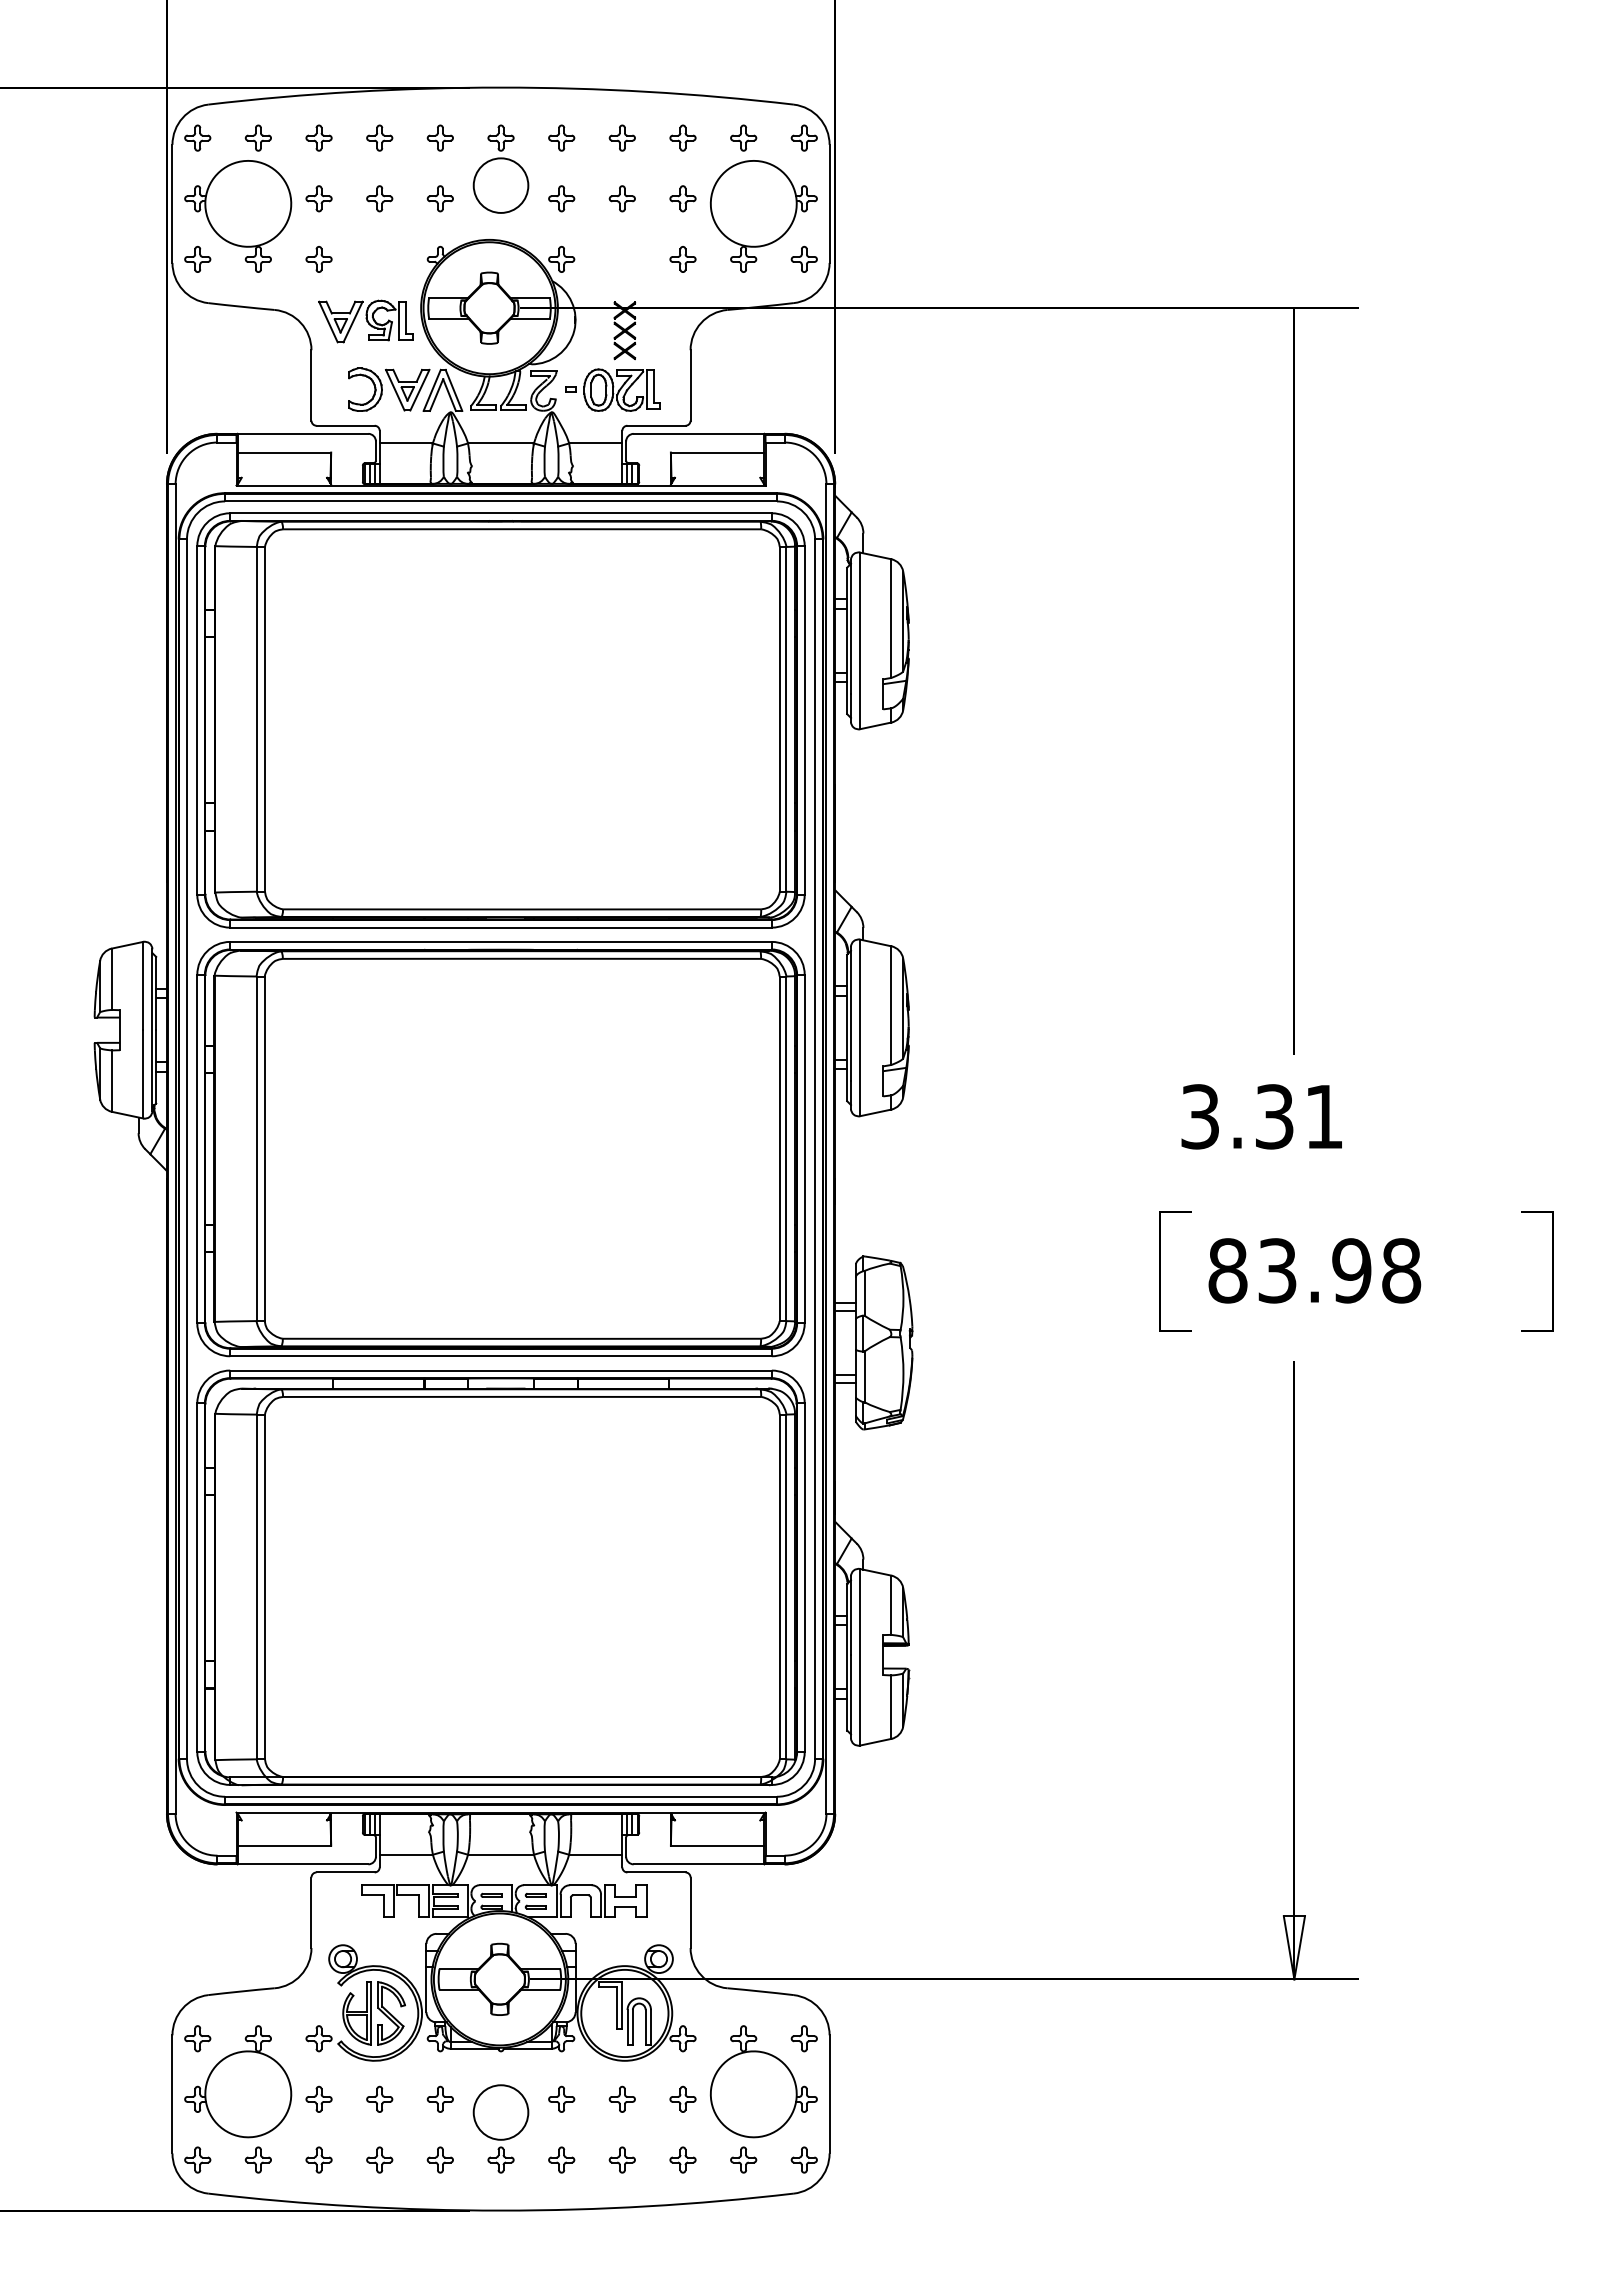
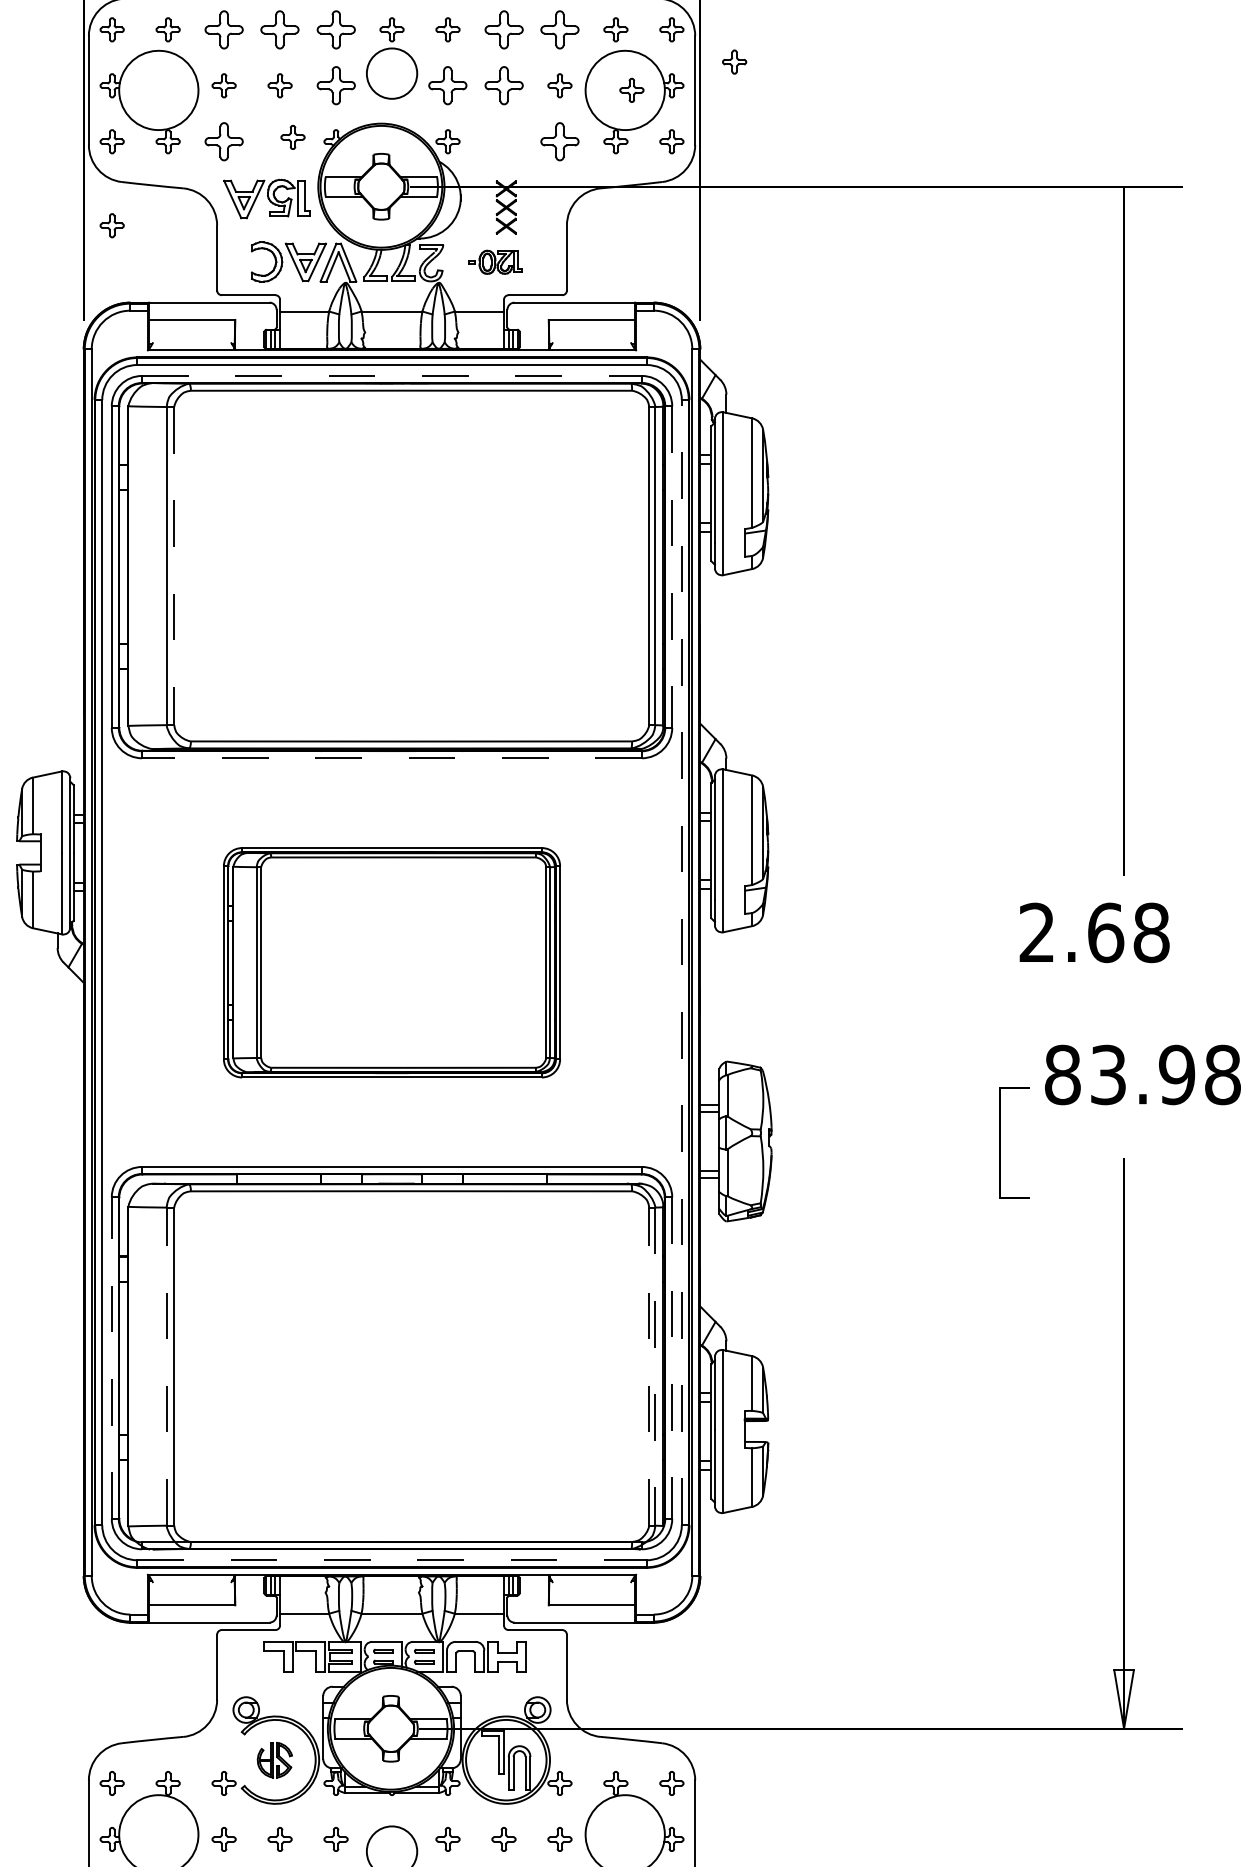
part: (318, 137) -> (223, 29), size x1.6
part: (379, 137) -> (279, 29), size x1.6
part: (439, 137) -> (335, 29), size x1.6
part: (621, 137) -> (503, 29), size x1.6
part: (682, 137) -> (559, 29), size x1.6
part: (871, 172) -> (733, 61), added
part: (439, 198) -> (335, 85), size x1.6
part: (561, 198) -> (447, 85), size x1.6
part: (621, 198) -> (503, 85), size x1.6
part: (760, 203) -> (631, 90), added
part: (393, 254) -> (292, 137), added
part: (318, 259) -> (223, 141), size x1.6
part: (682, 259) -> (559, 141), size x1.6
part: (197, 350) -> (111, 225), added
part: (612, 389) -> (494, 261), size x0.6
line: (501, 513) -> (392, 376), solid -> dashed
line: (264, 719) -> (173, 566), solid -> dashed
line: (804, 720) -> (672, 567), solid -> dashed
line: (501, 927) -> (392, 758), solid -> dashed
text: (1262, 1116) -> (1094, 932), 3.31 -> 2.68
part: (500, 1149) -> (391, 962), size x0.6
line: (815, 1149) -> (682, 962), solid -> dashed
part: (1160, 1271) -> (1000, 1142), moved
line: (197, 1577) -> (111, 1357), solid -> dashed
line: (804, 1578) -> (672, 1358), solid -> dashed
line: (256, 1586) -> (166, 1366), solid -> dashed
line: (779, 1586) -> (648, 1366), solid -> dashed
line: (786, 1587) -> (655, 1367), solid -> dashed
line: (501, 1796) -> (392, 1559), solid -> dashed
part: (373, 2013) -> (274, 1760), size x0.6

